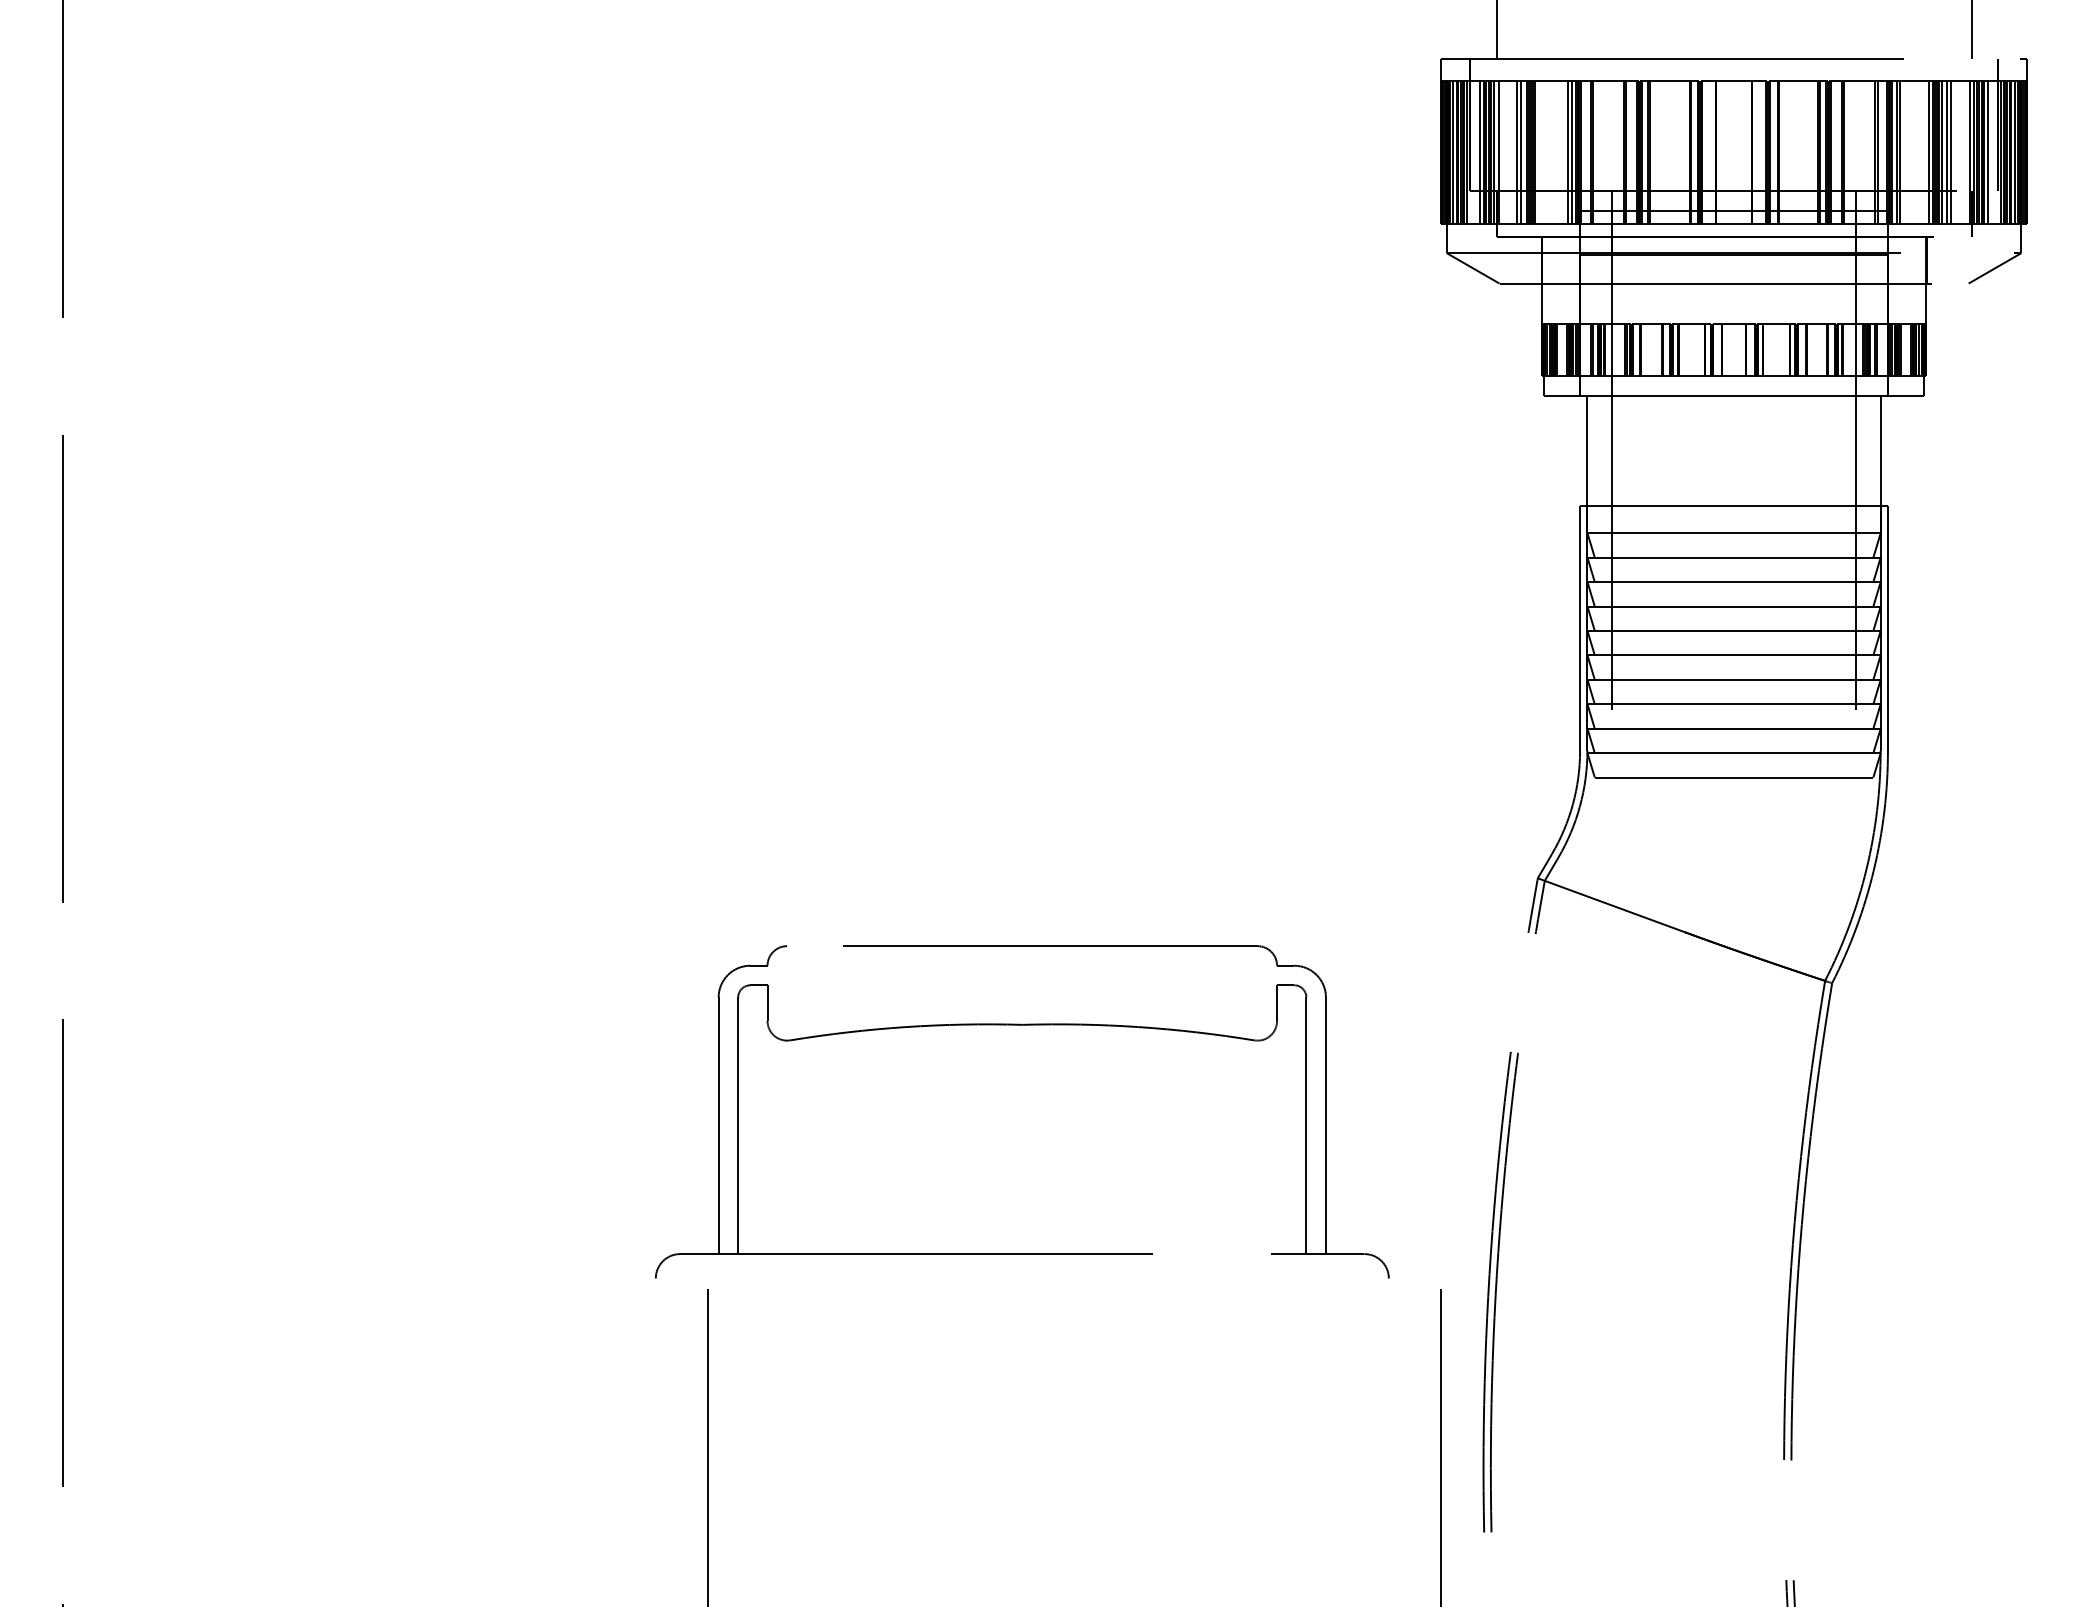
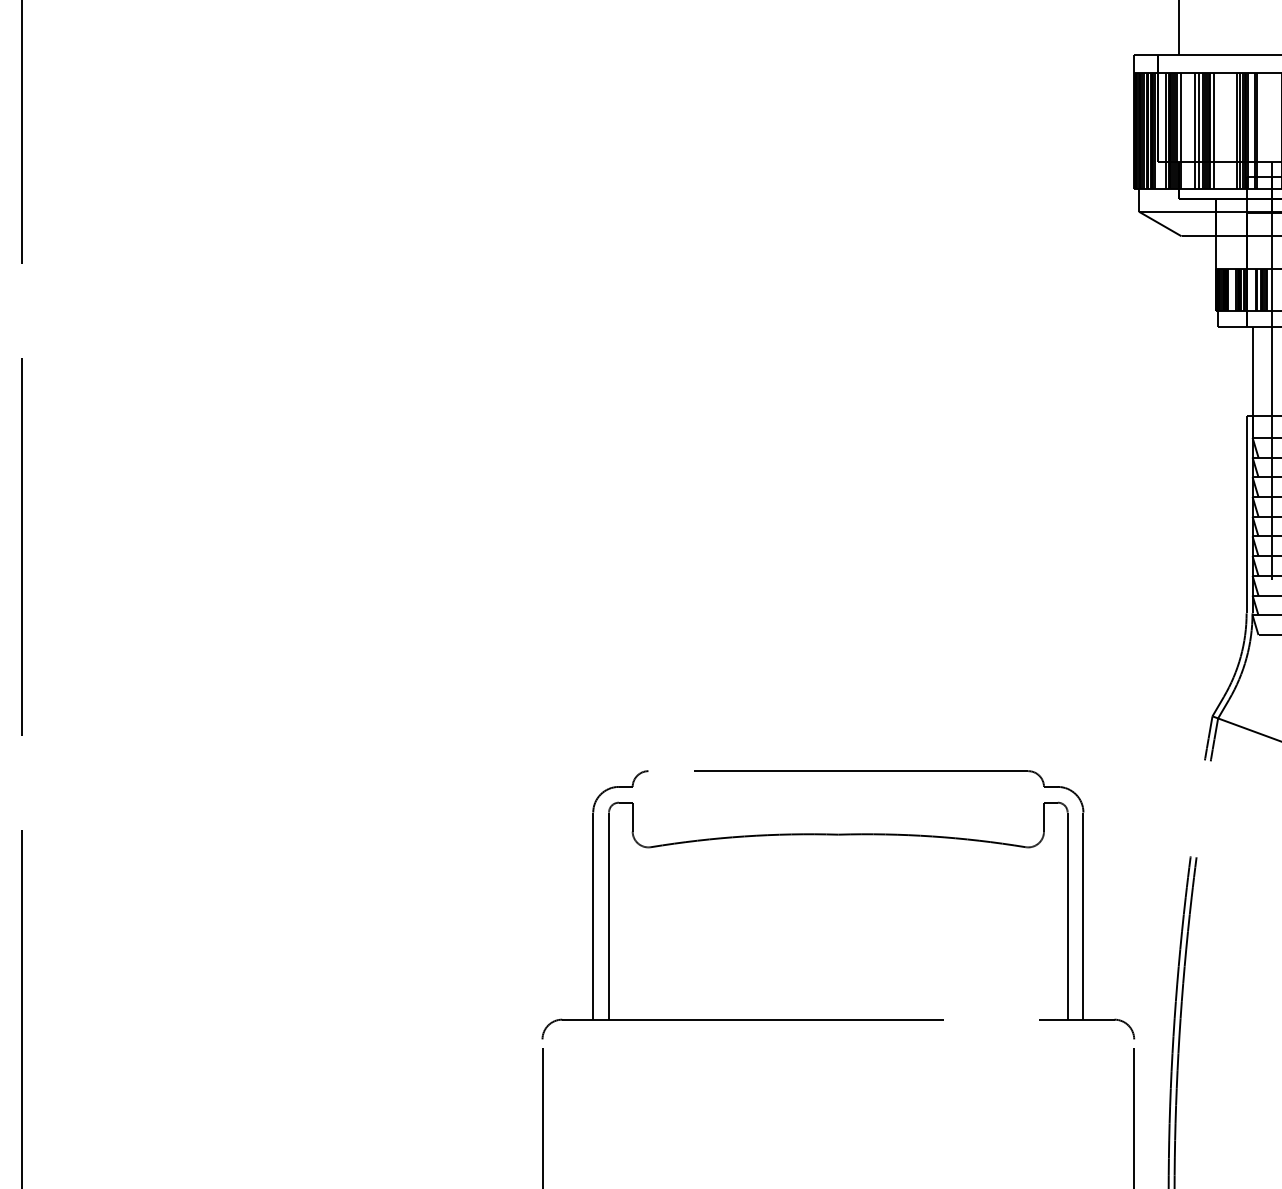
line: (1539, 152) -> (1213, 130), added
part: (1022, 1025) -> (838, 835), moved

